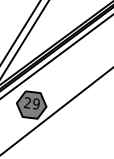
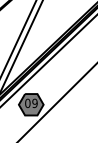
text: (27, 102) -> (27, 103), 29 -> 09

